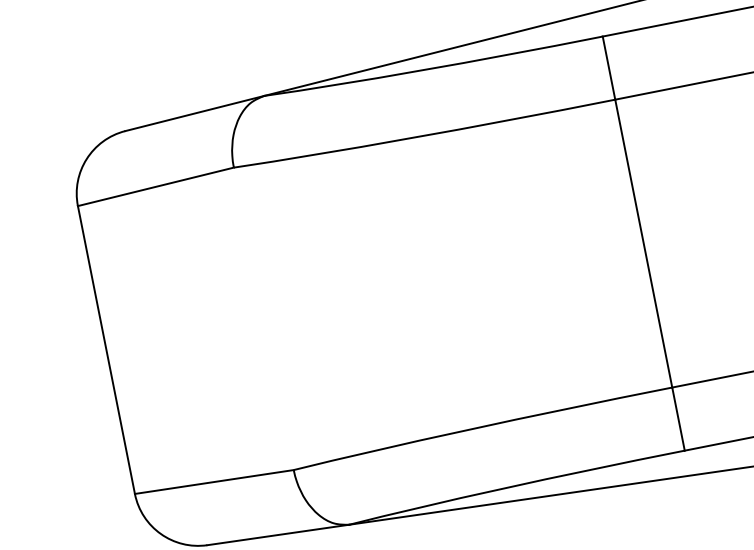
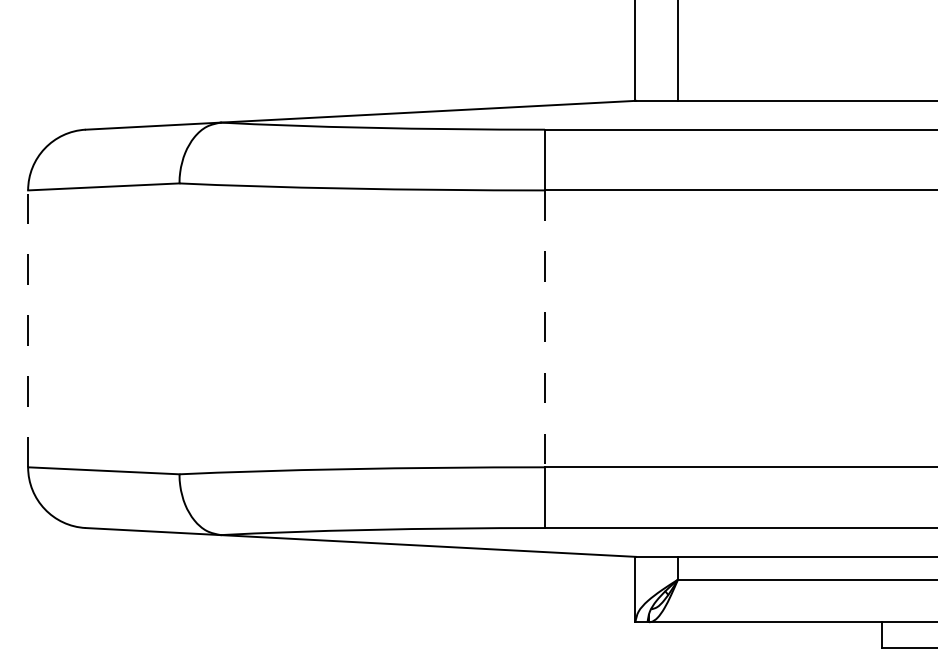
line: (643, 244) -> (544, 329), solid -> dashed
line: (106, 349) -> (28, 328), solid -> dashed

